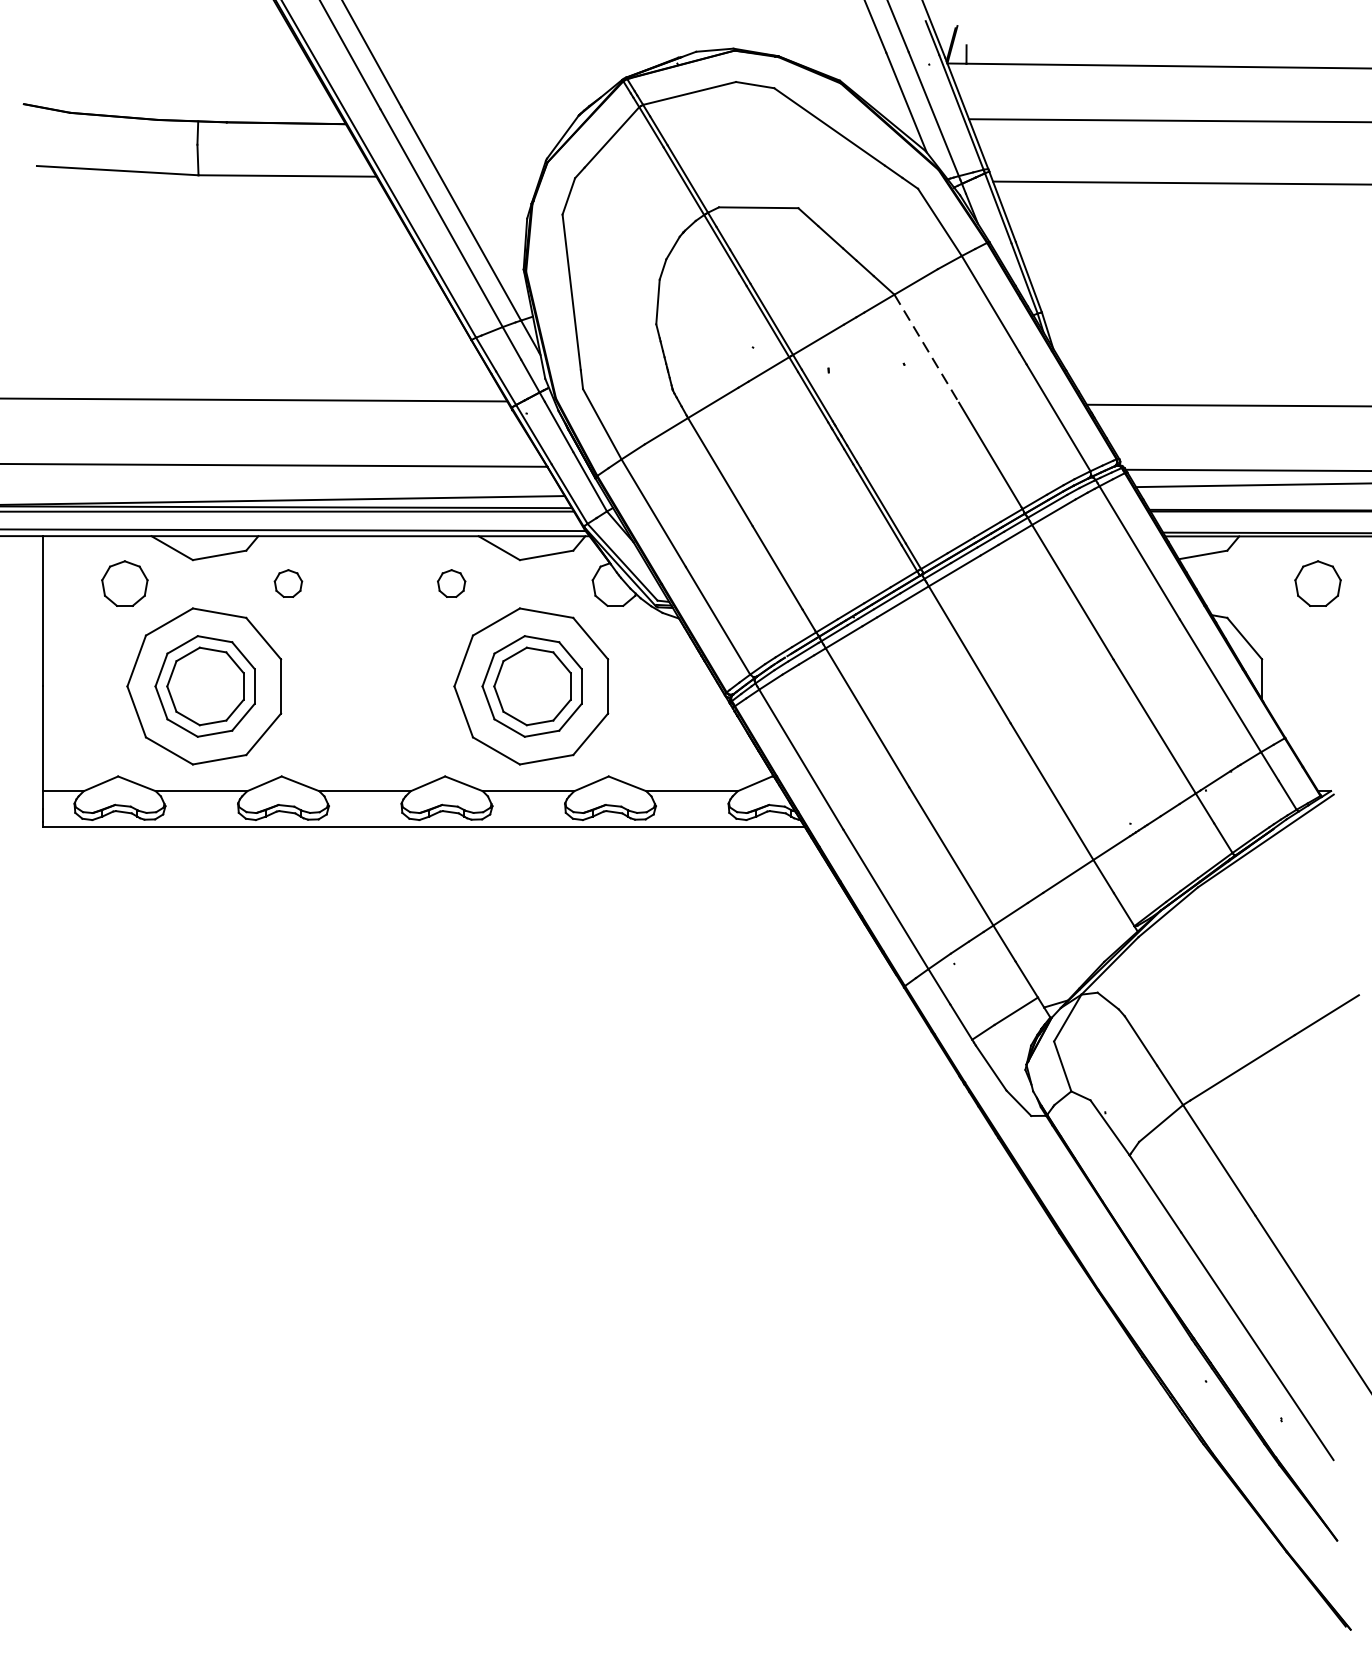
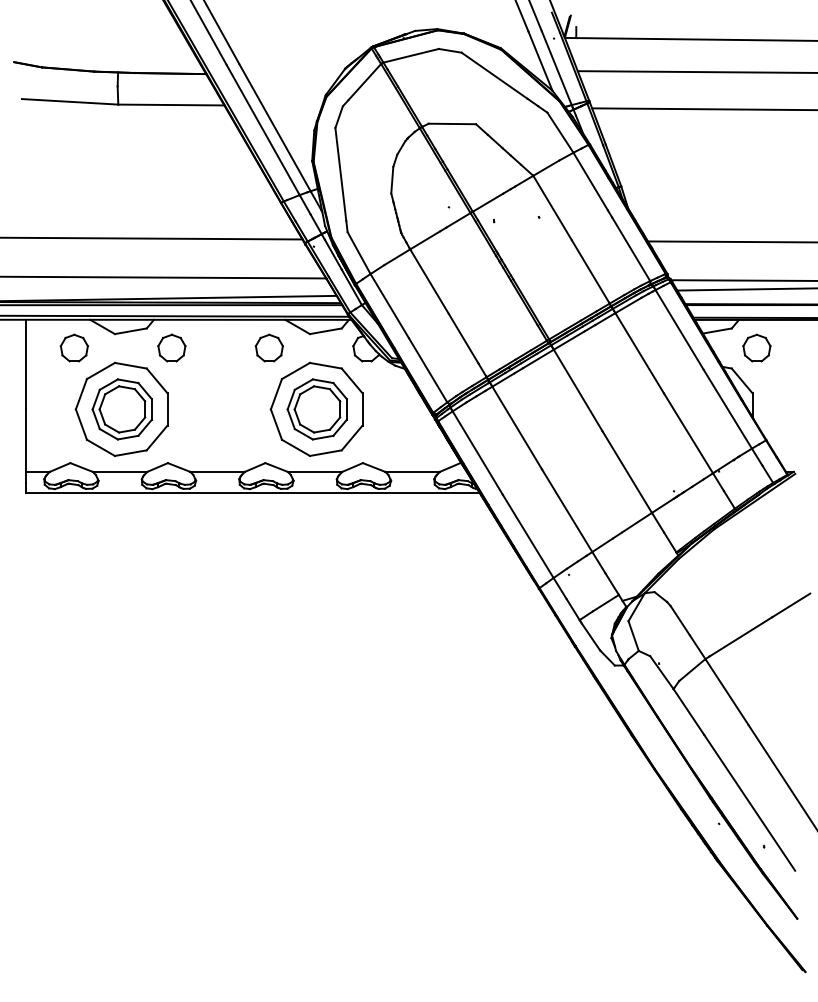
line: (926, 349) -> (552, 208), dashed -> solid
part: (287, 582) -> (171, 347), size x1.67
part: (450, 582) -> (268, 347), size x1.67
part: (1317, 582) -> (756, 347), moved

